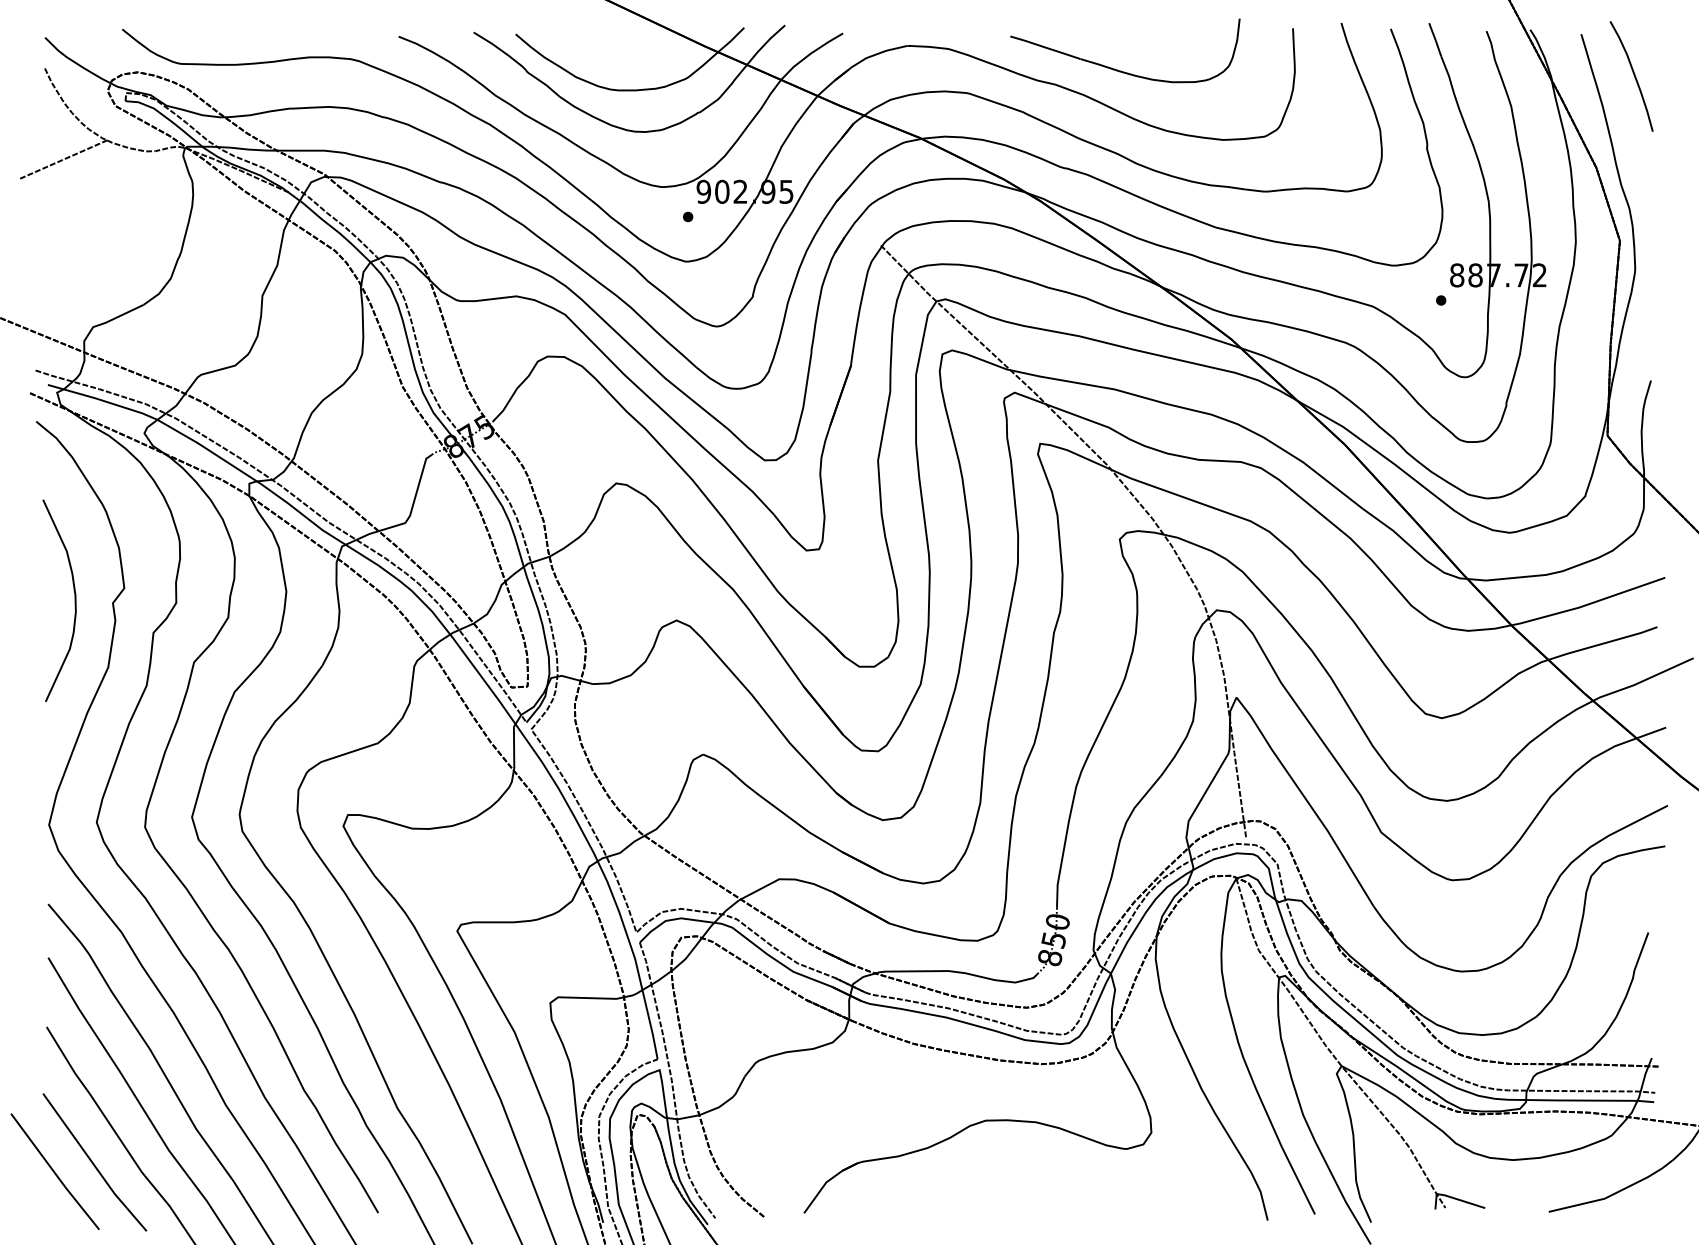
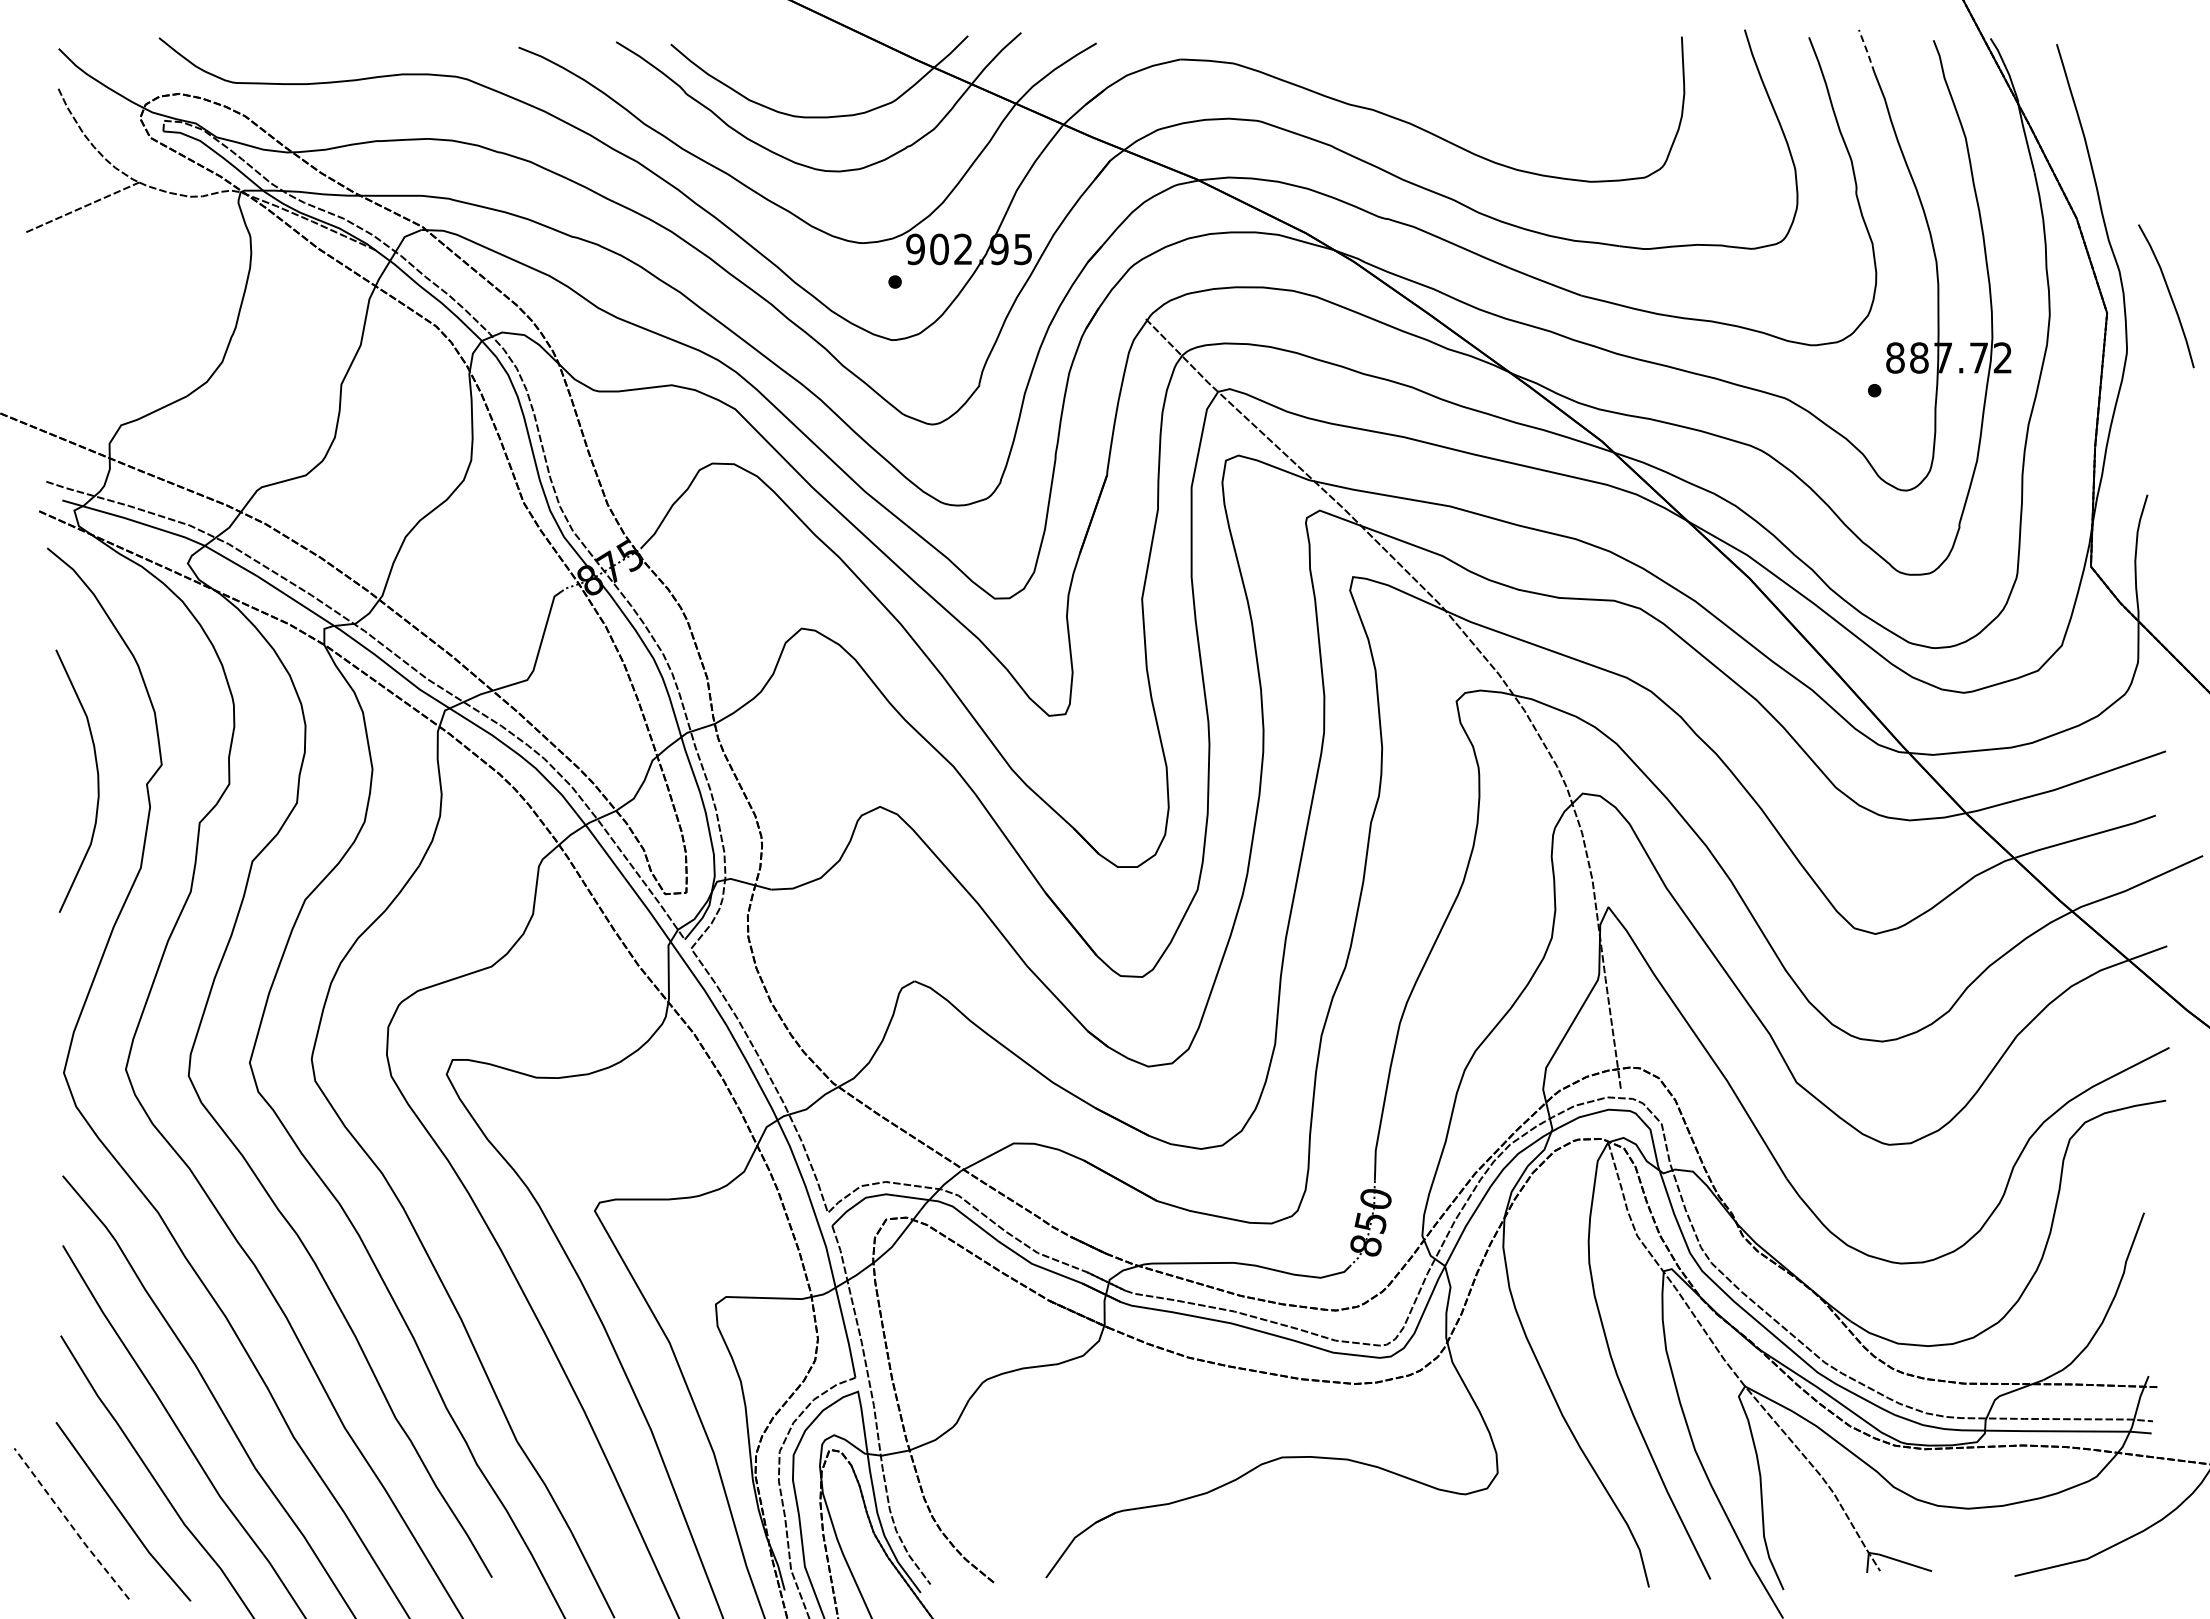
line: (1435, 40) -> (1867, 52), solid -> dashed
part: (1120, 70) -> (1457, 91), removed
curve: (1634, 75) -> (2169, 295), moved
line: (54, 1172) -> (70, 1524), solid -> dashed

